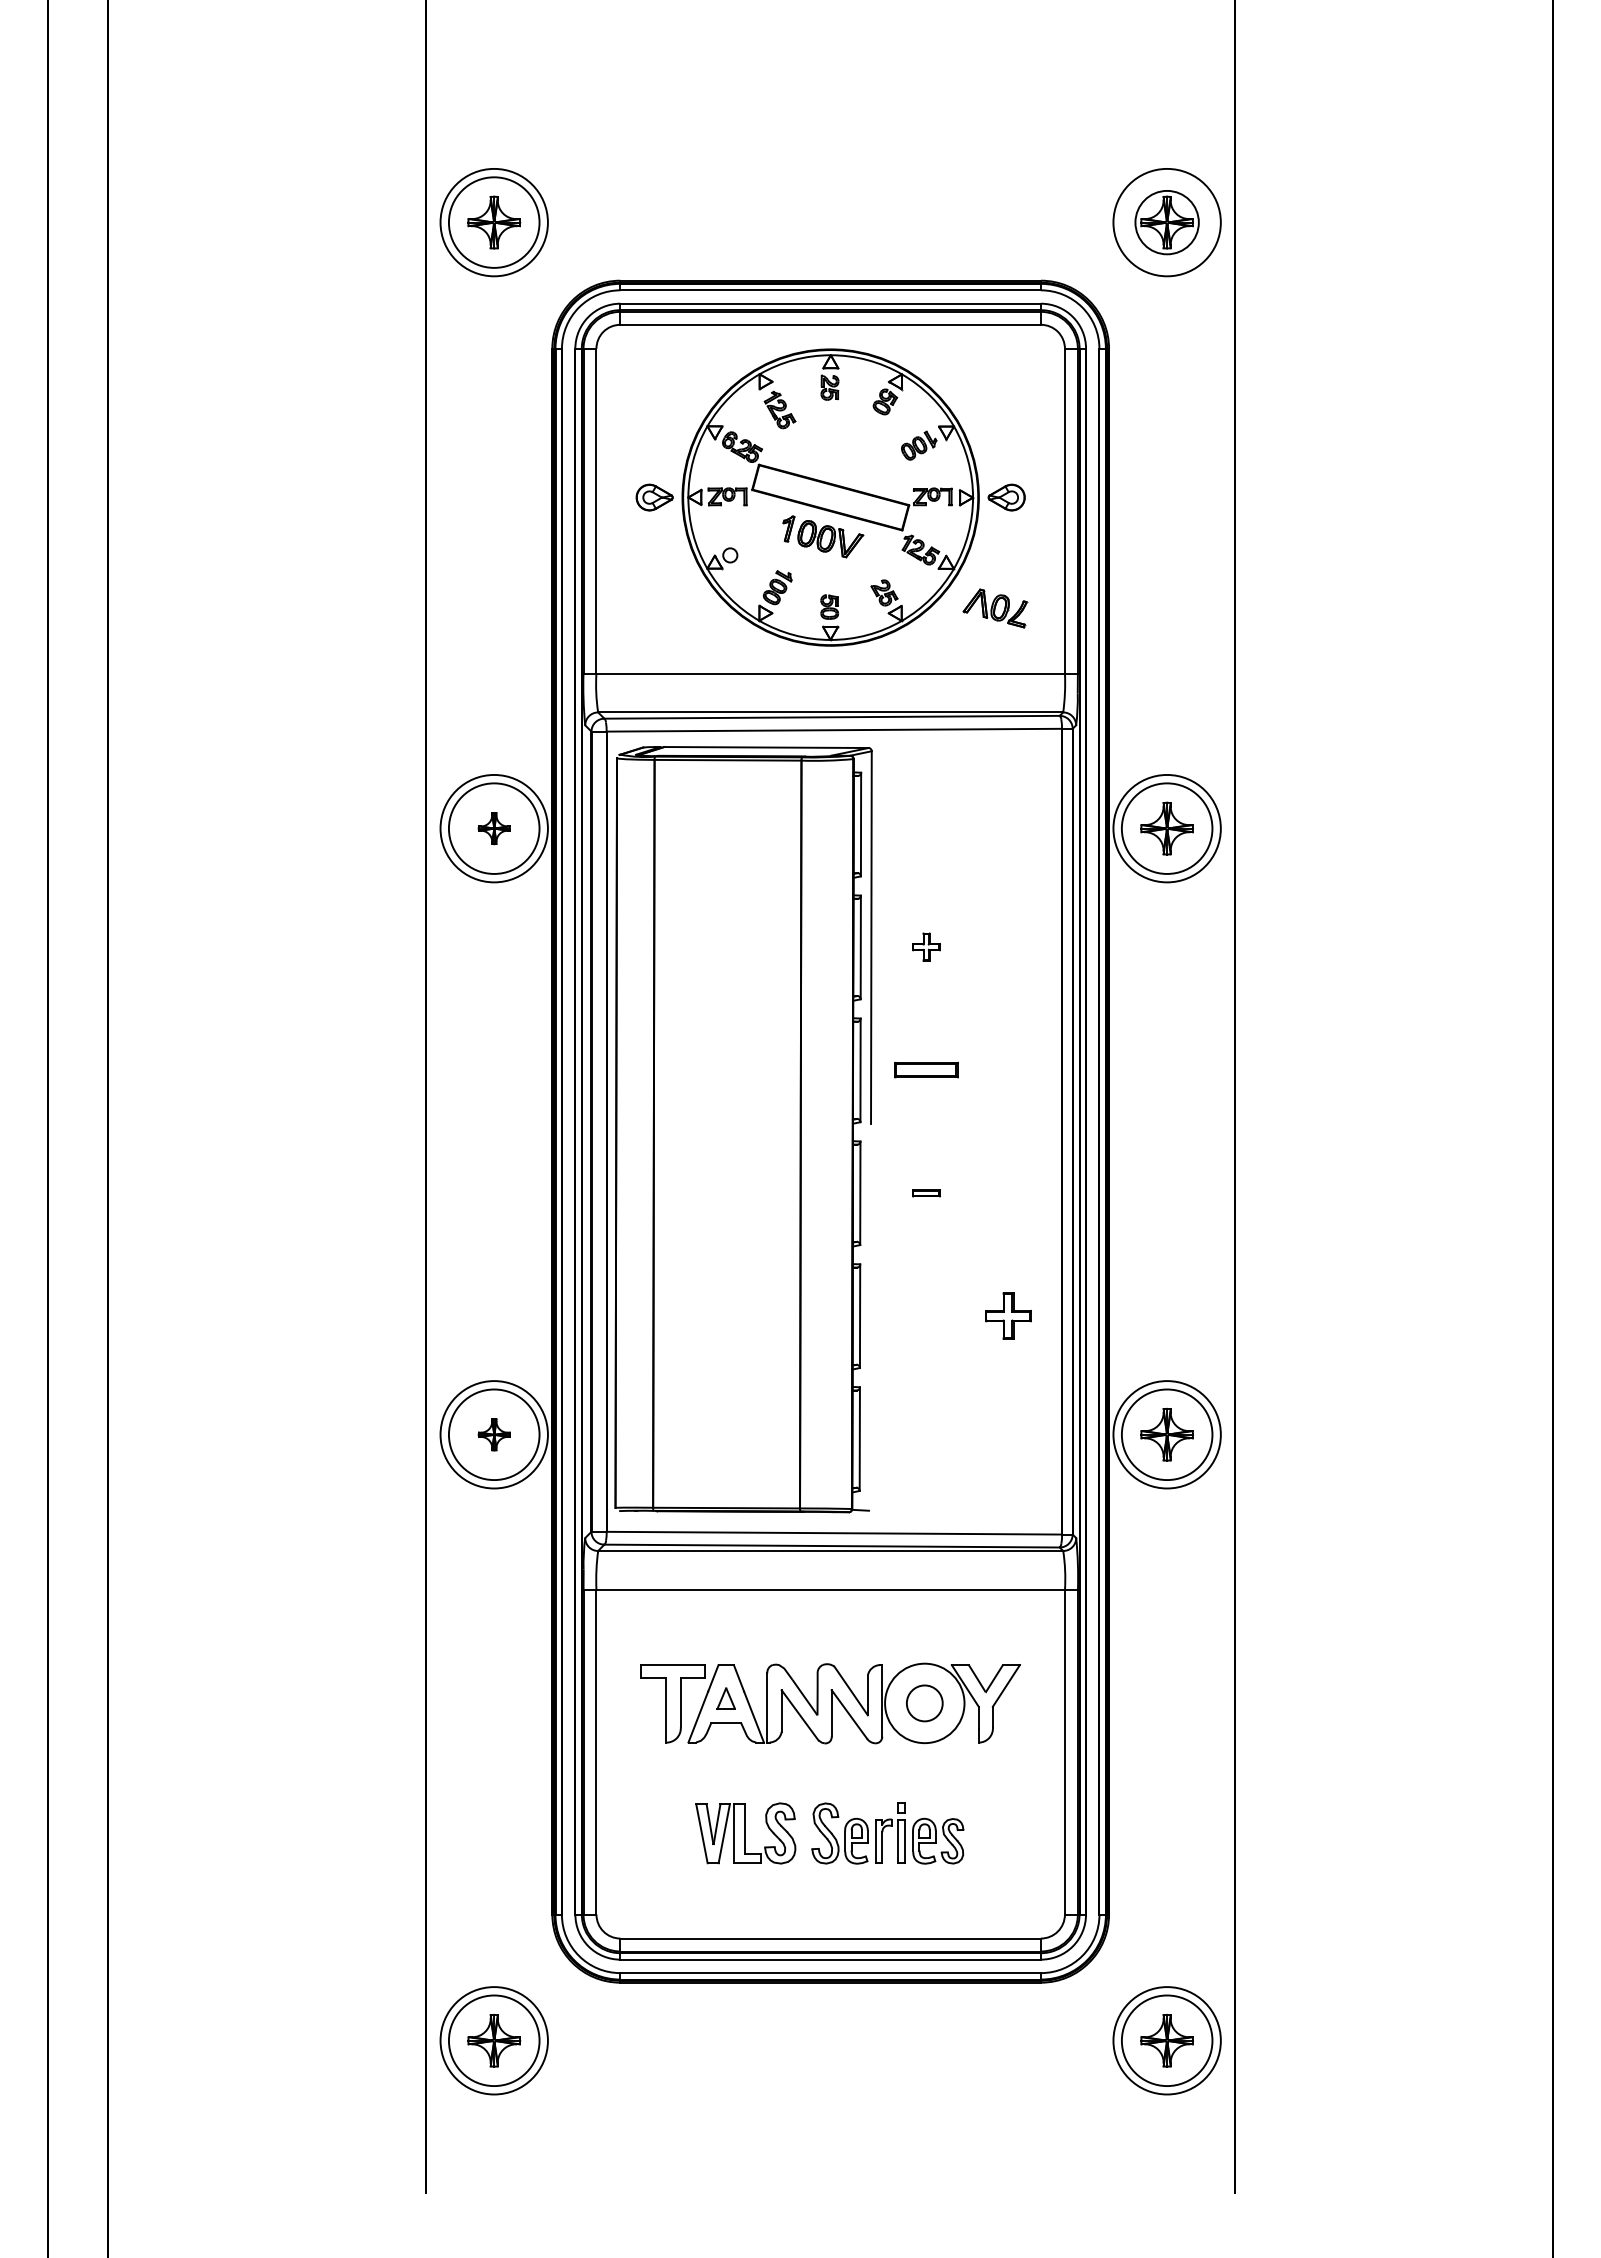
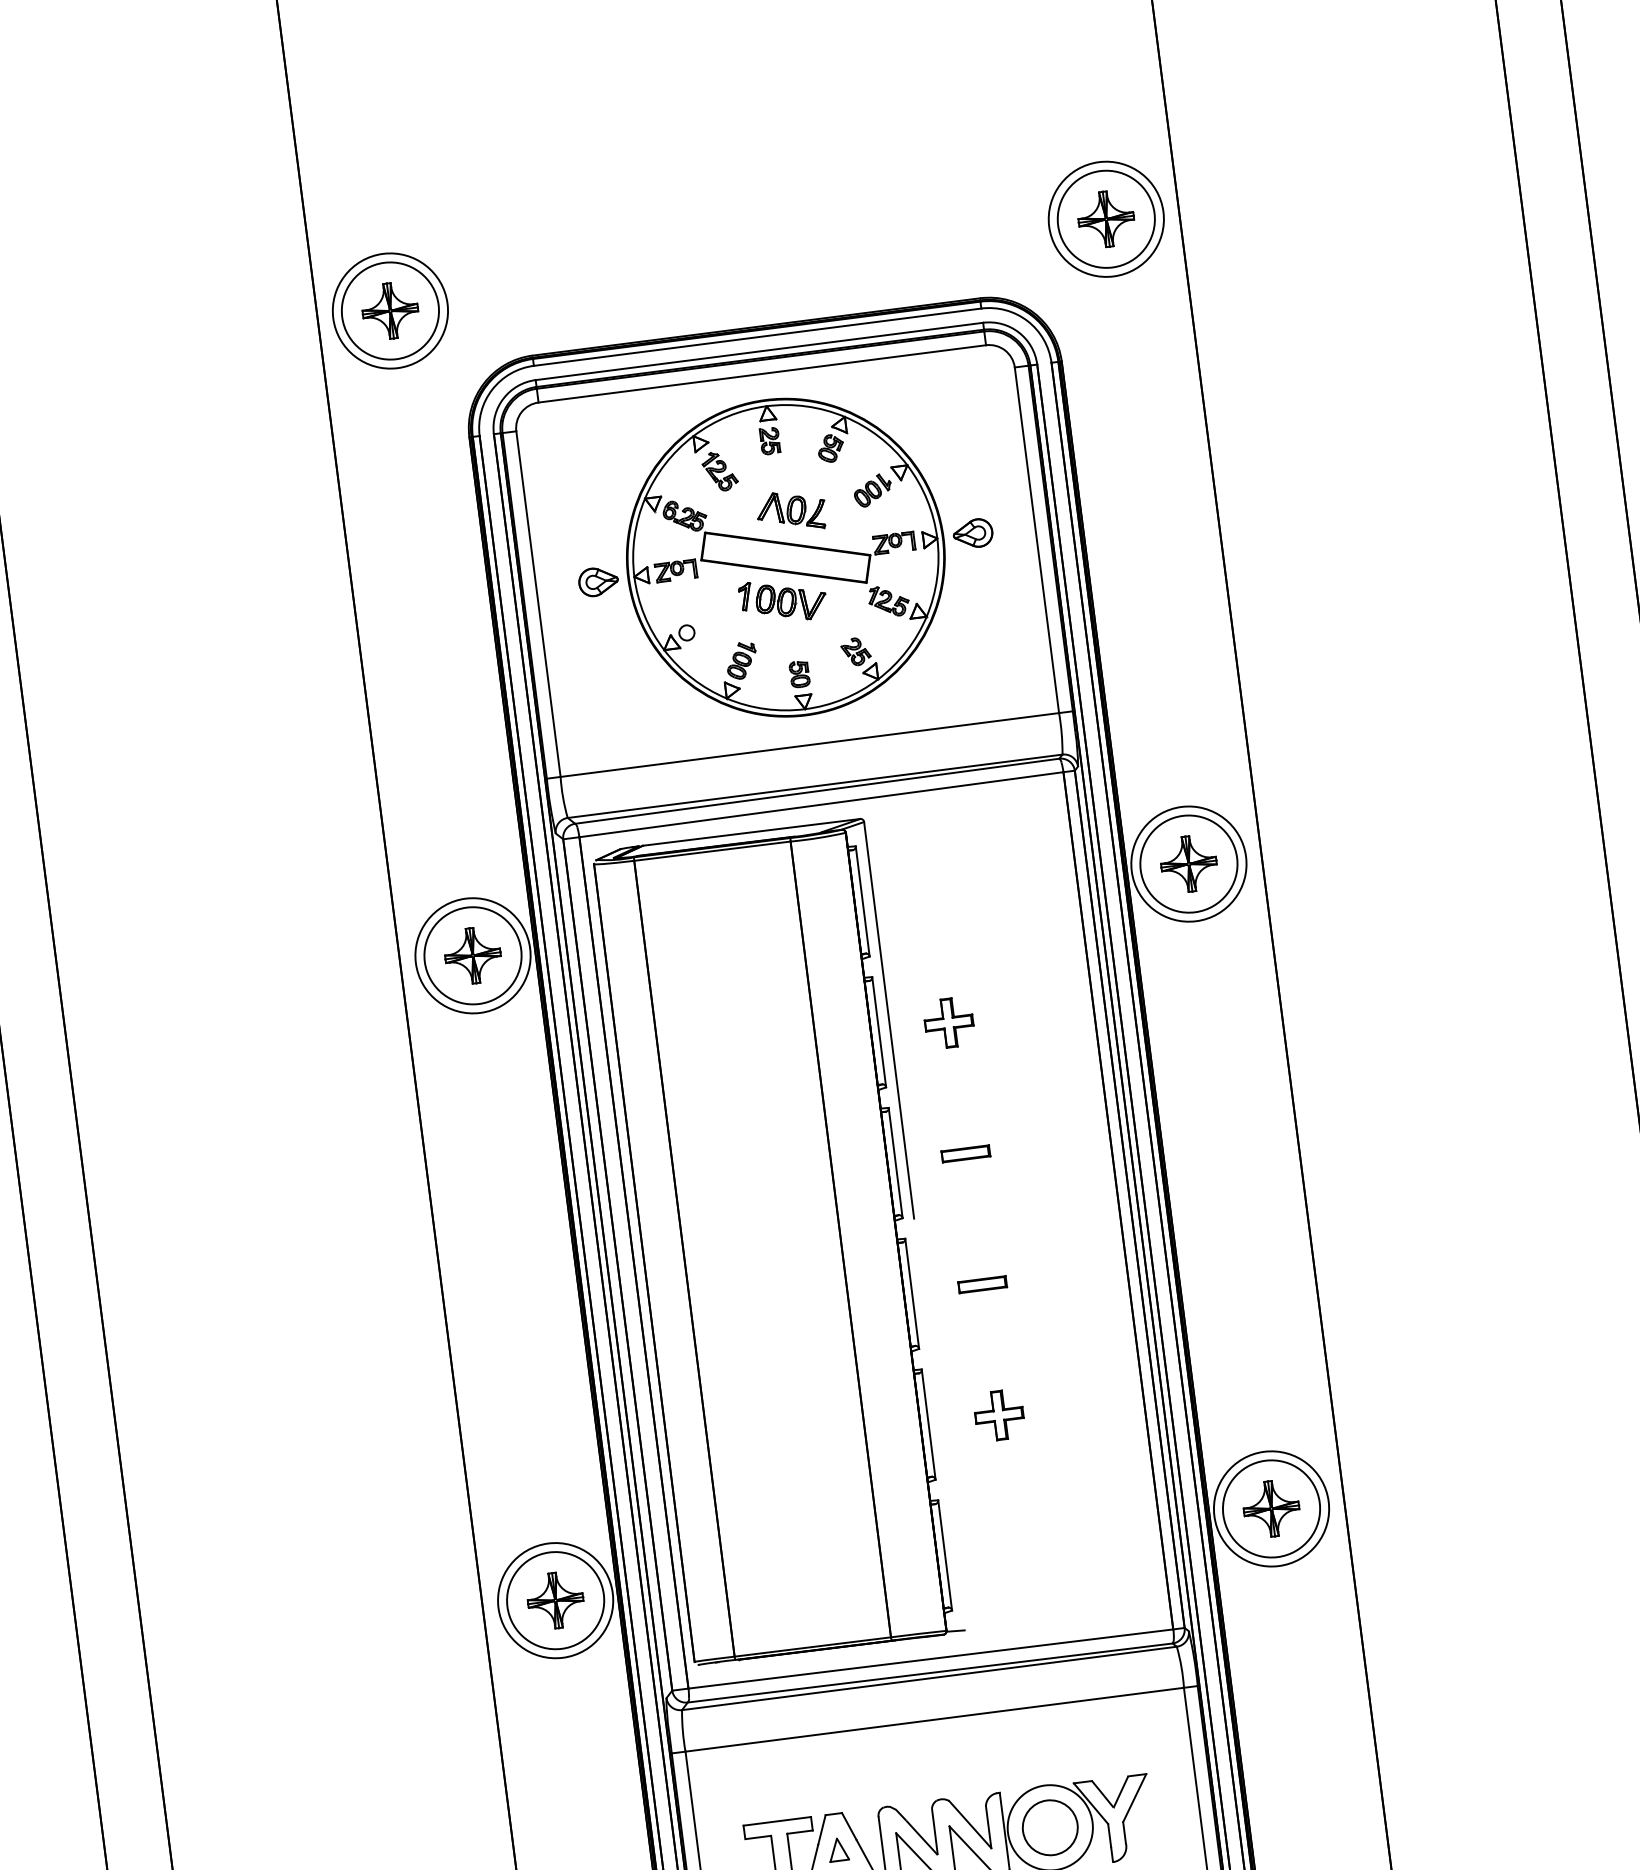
circle: (1166, 222) -> (1105, 219), size x1.43
part: (995, 608) -> (791, 511), moved
part: (494, 828) -> (473, 955), size x1.67
part: (926, 946) -> (948, 1022), size x1.67
part: (926, 1070) -> (965, 1154), size x0.71
part: (926, 1193) -> (982, 1285), size x1.67
part: (1008, 1315) -> (999, 1414), moved
part: (494, 1434) -> (555, 1600), size x1.67
circle: (924, 1703) -> (1050, 1827), size x1.43

